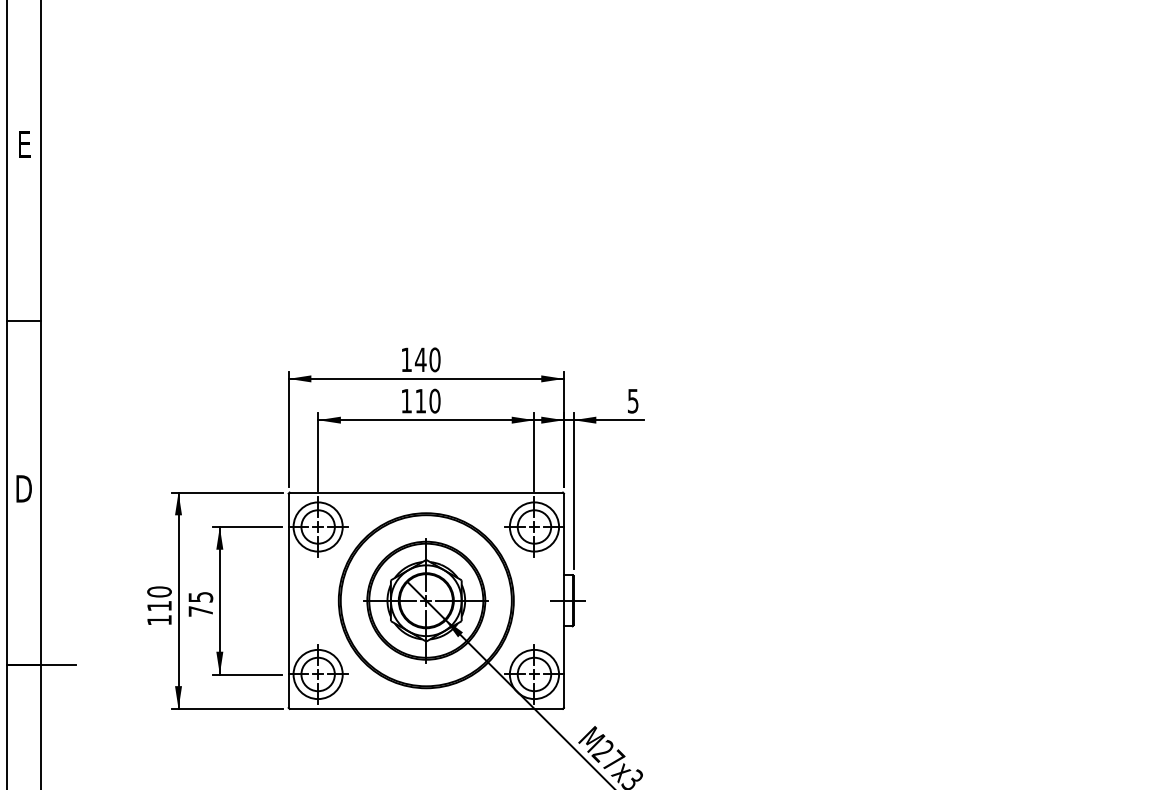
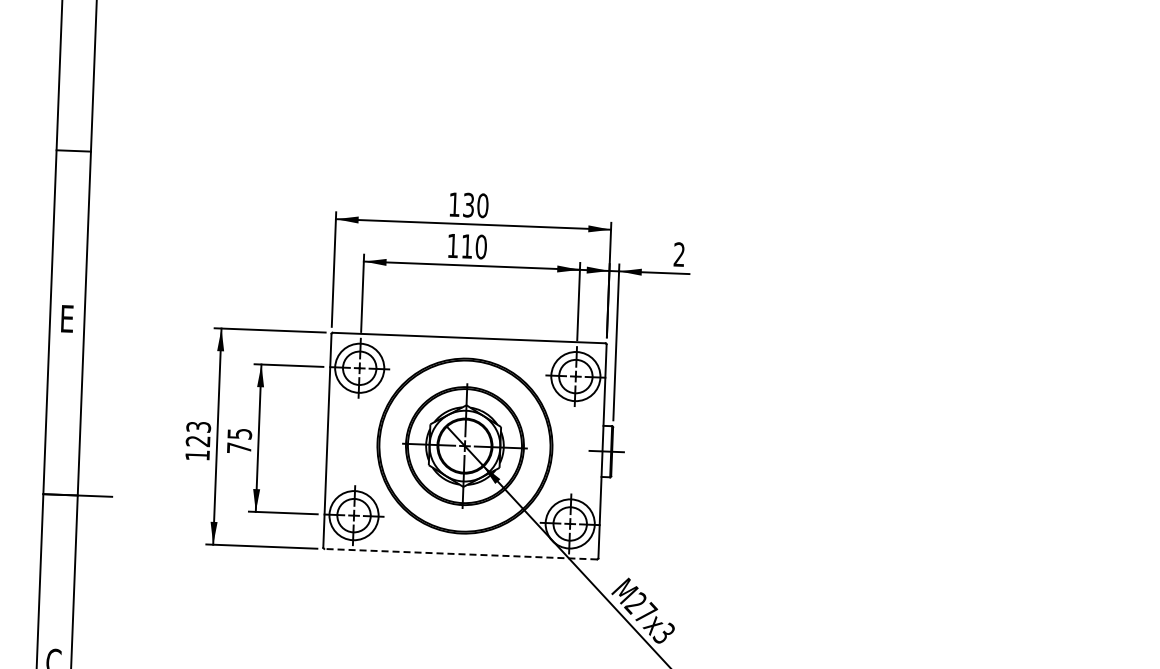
text: (420, 359) -> (468, 204), 140 -> 130
text: (632, 400) -> (678, 253), 5 -> 2
text: (23, 488) -> (66, 318), D -> E
text: (159, 598) -> (198, 433), 110 -> 123
line: (426, 708) -> (461, 553), solid -> dashed

